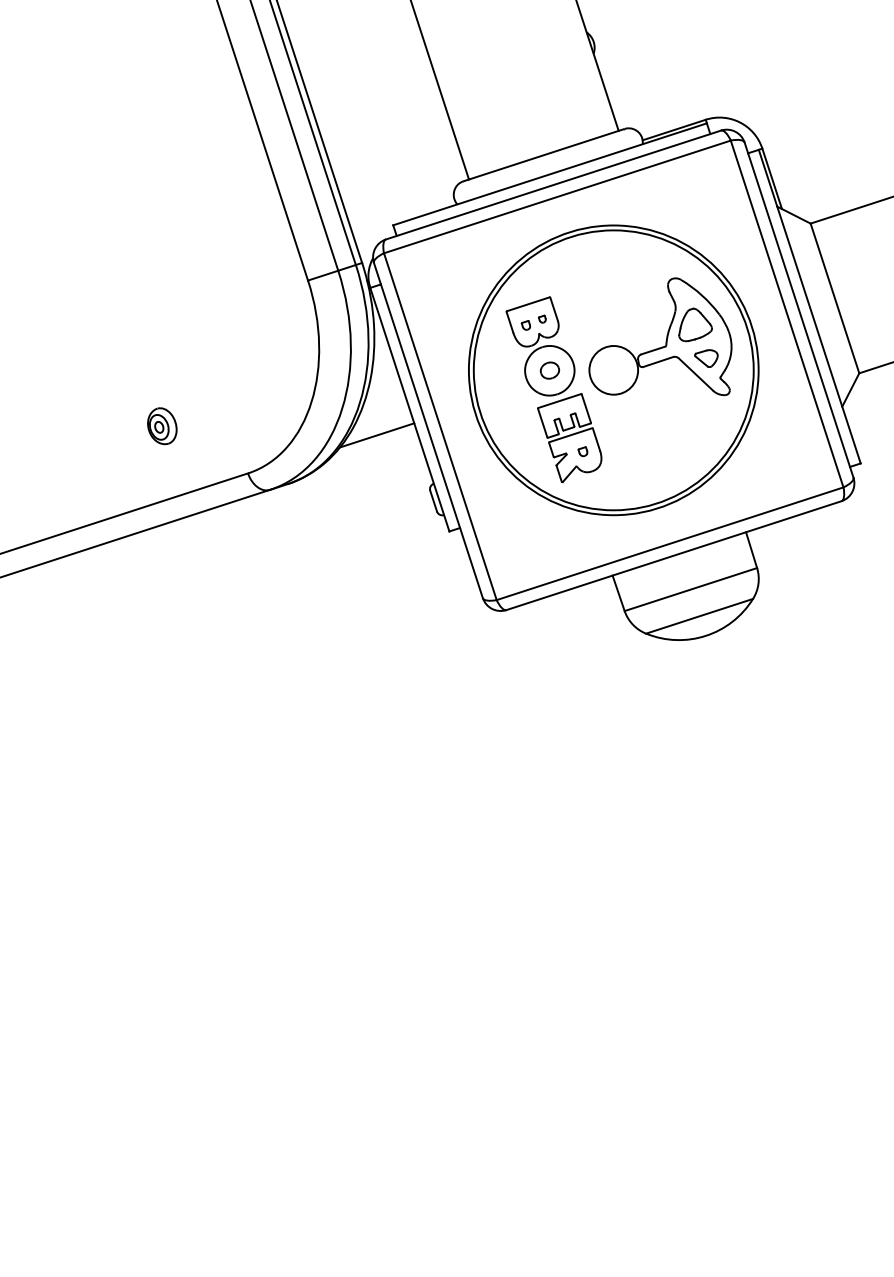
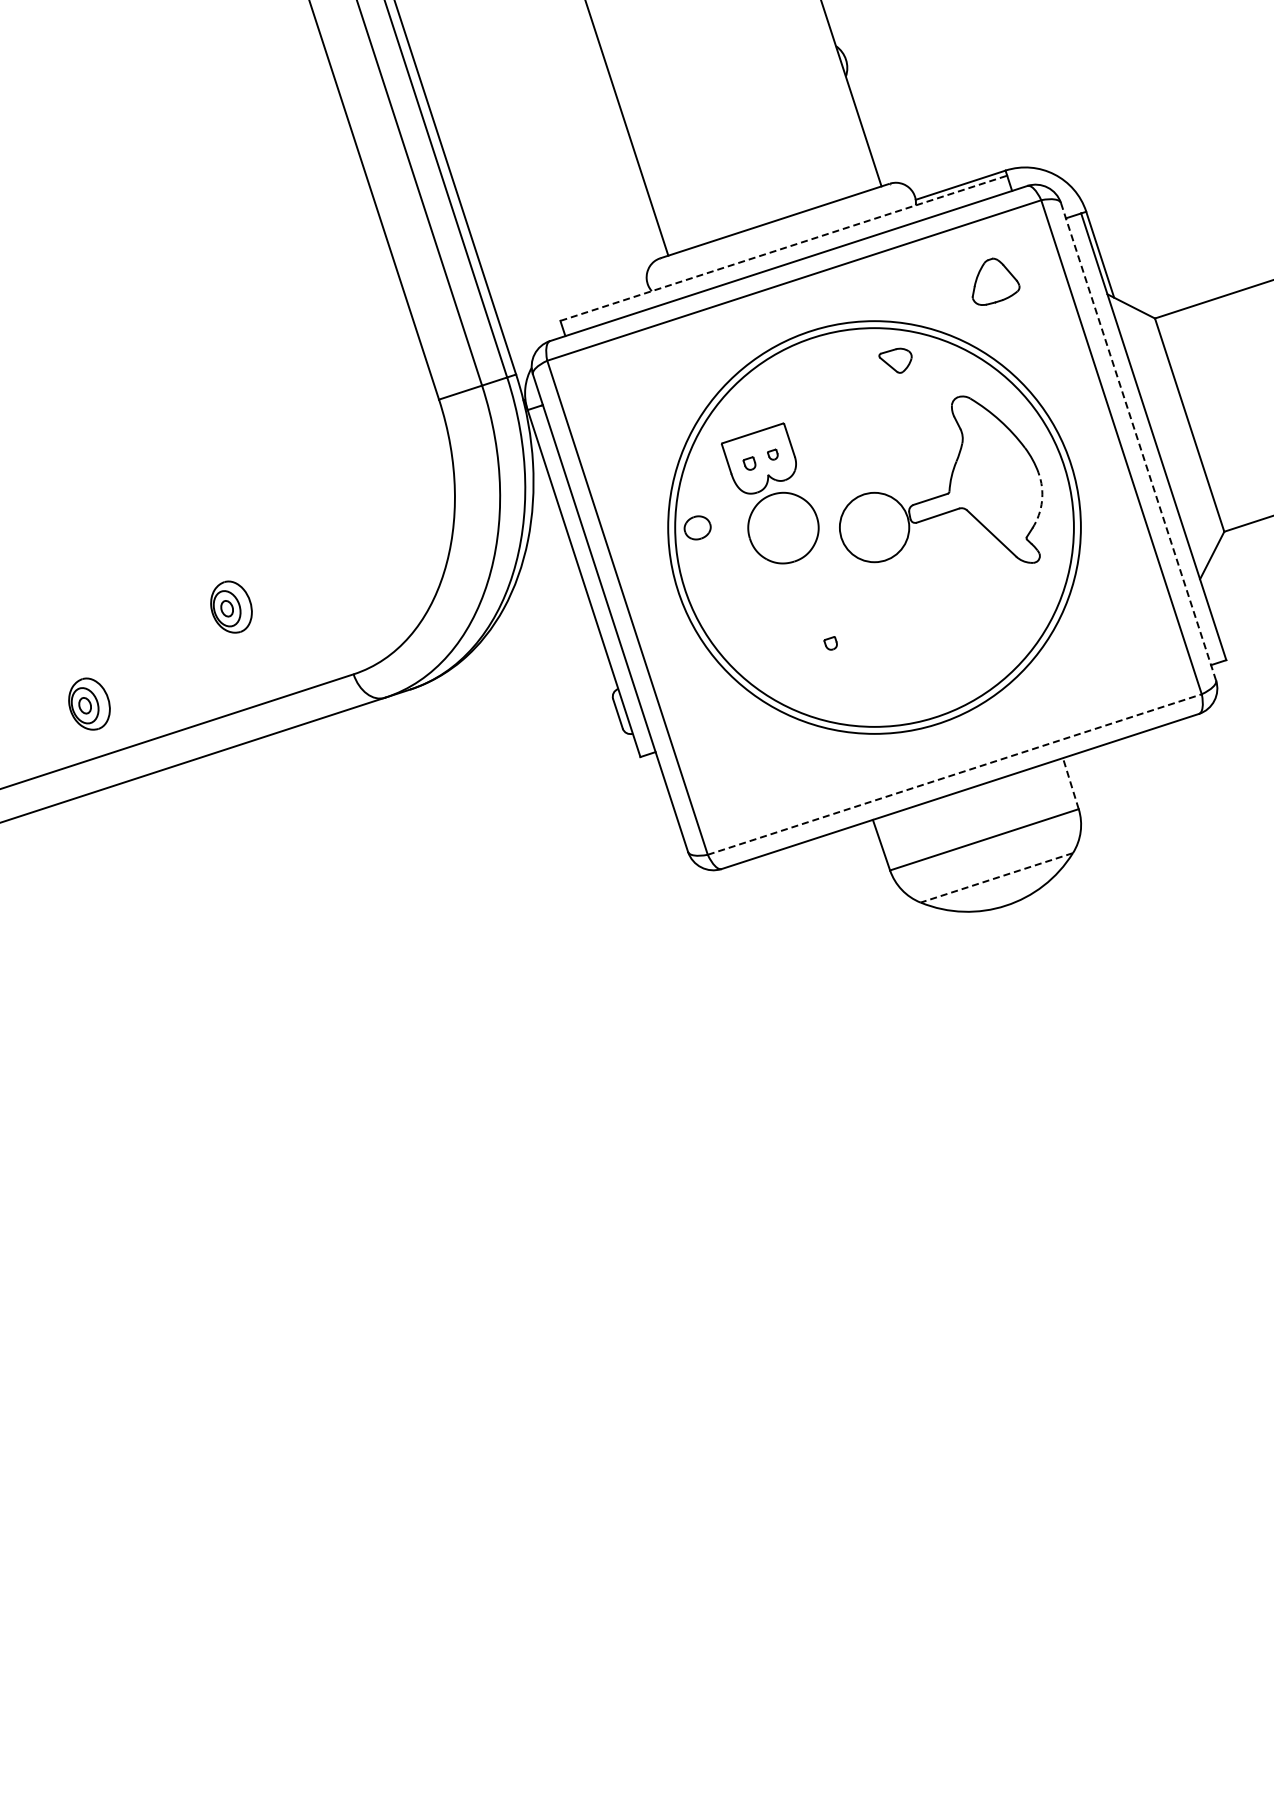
line: (549, 174) -> (783, 248), solid -> dashed
line: (799, 309) -> (1138, 441), solid -> dashed
part: (695, 324) -> (995, 281), moved
arc: (731, 352) -> (1042, 501), solid -> dashed
part: (706, 358) -> (895, 360), moved
part: (549, 370) -> (697, 527), moved
line: (377, 435) -> (537, 620), removed
part: (569, 437) -> (811, 623), removed
part: (62, 493) -> (89, 703), added
line: (669, 543) -> (954, 774), solid -> dashed
line: (751, 550) -> (1070, 783), solid -> dashed
line: (699, 616) -> (996, 878), solid -> dashed

